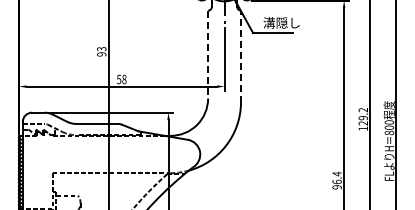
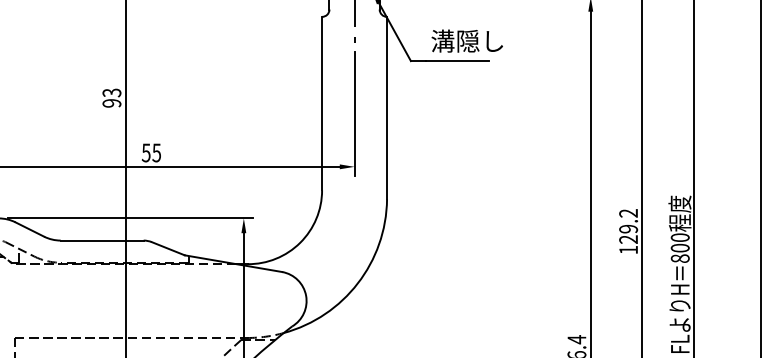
line: (208, 54) -> (322, 103), dashed -> solid
line: (241, 56) -> (388, 107), dashed -> solid
text: (124, 78) -> (156, 150), 58 -> 55

